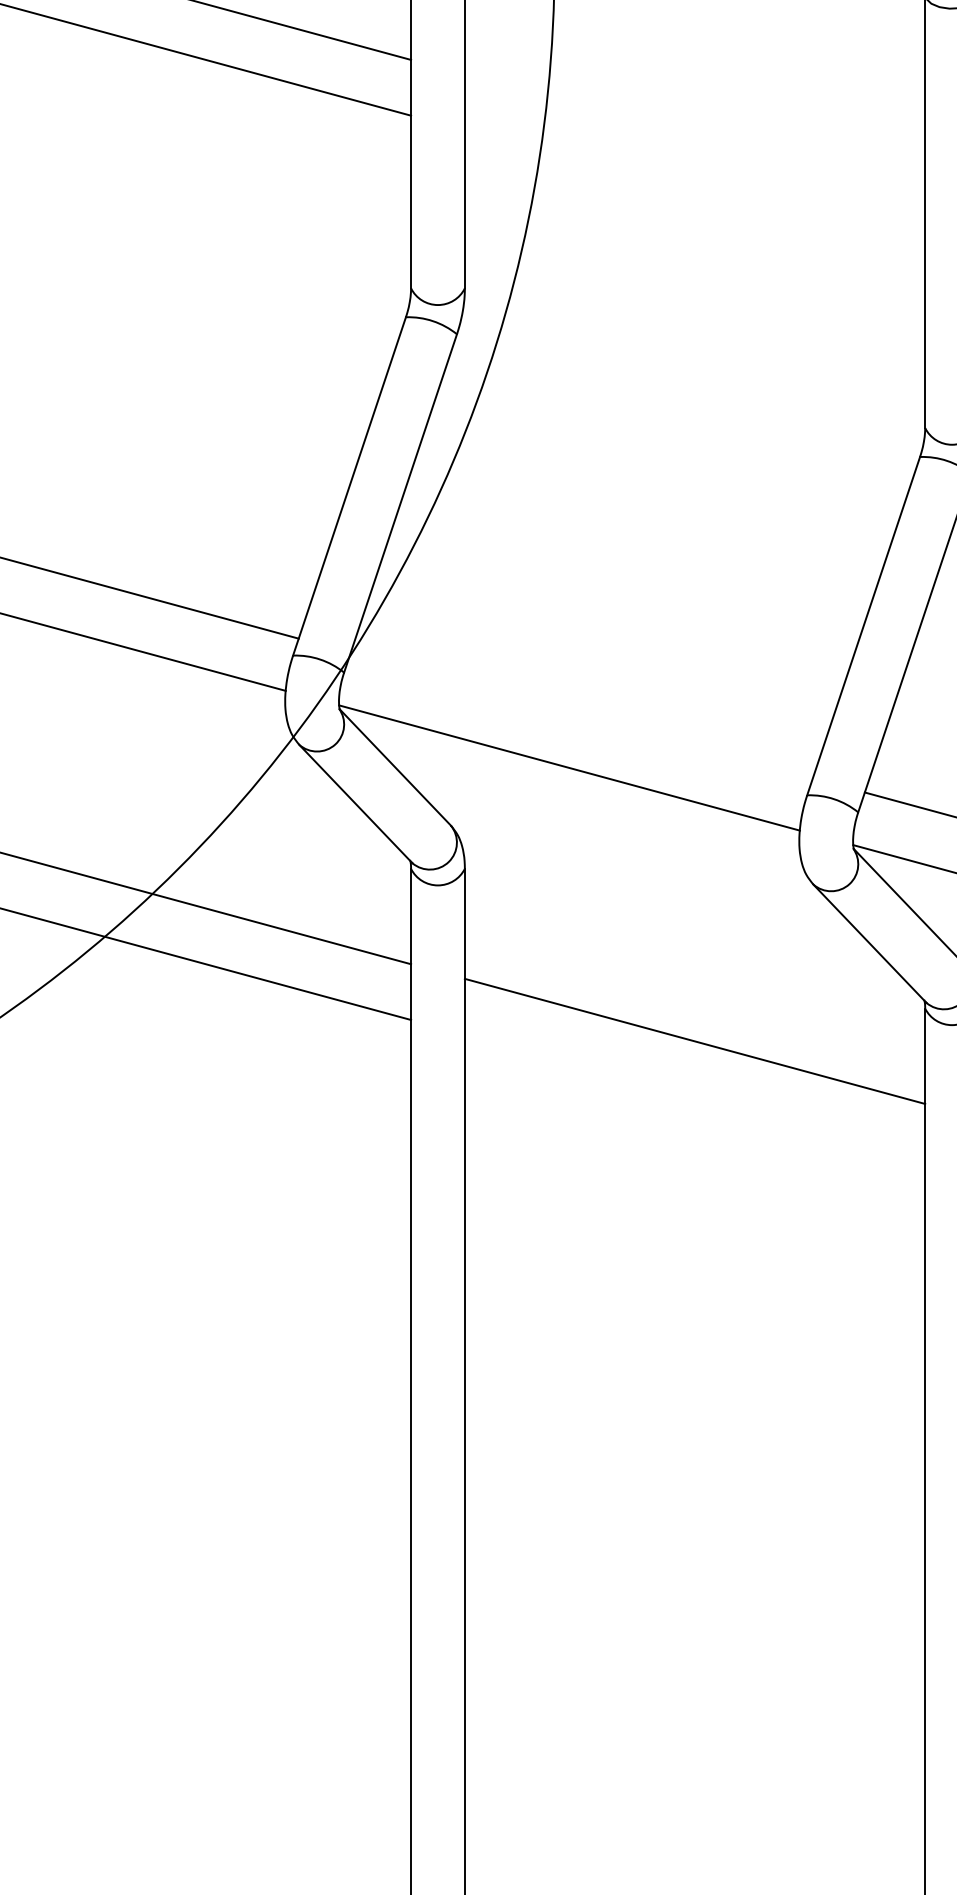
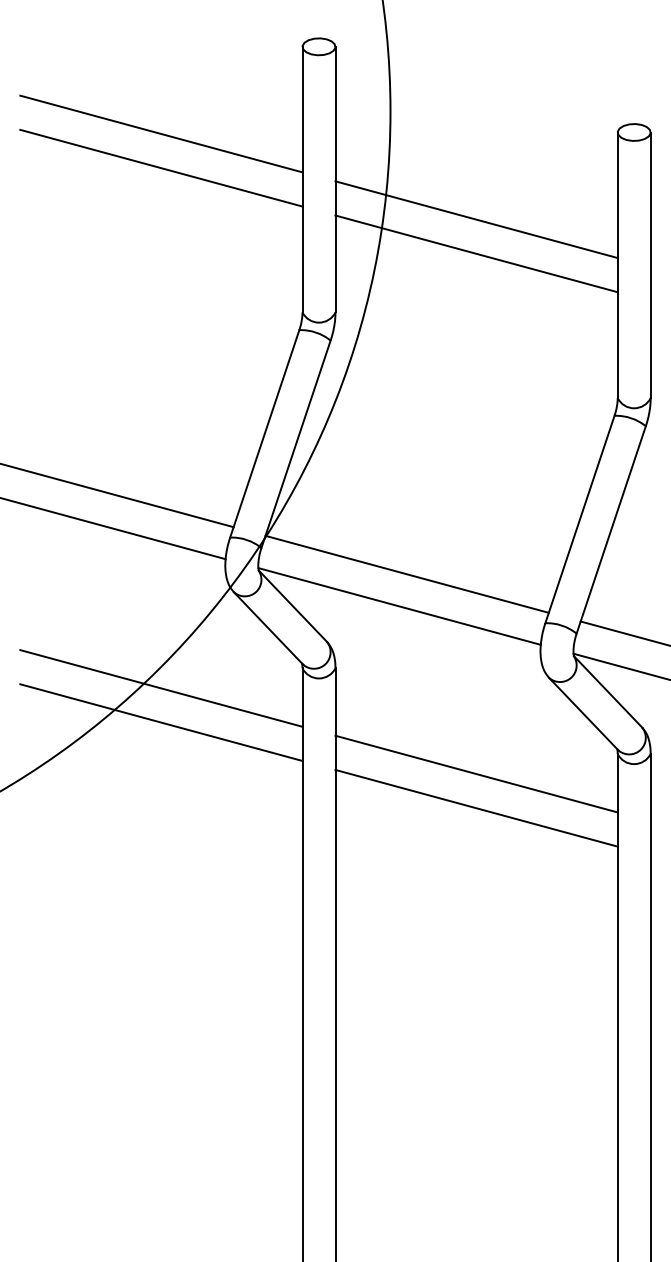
line: (694, 136) -> (476, 219), added
line: (694, 192) -> (476, 253), added
line: (580, 714) -> (406, 573), added
line: (694, 1095) -> (476, 807), added

